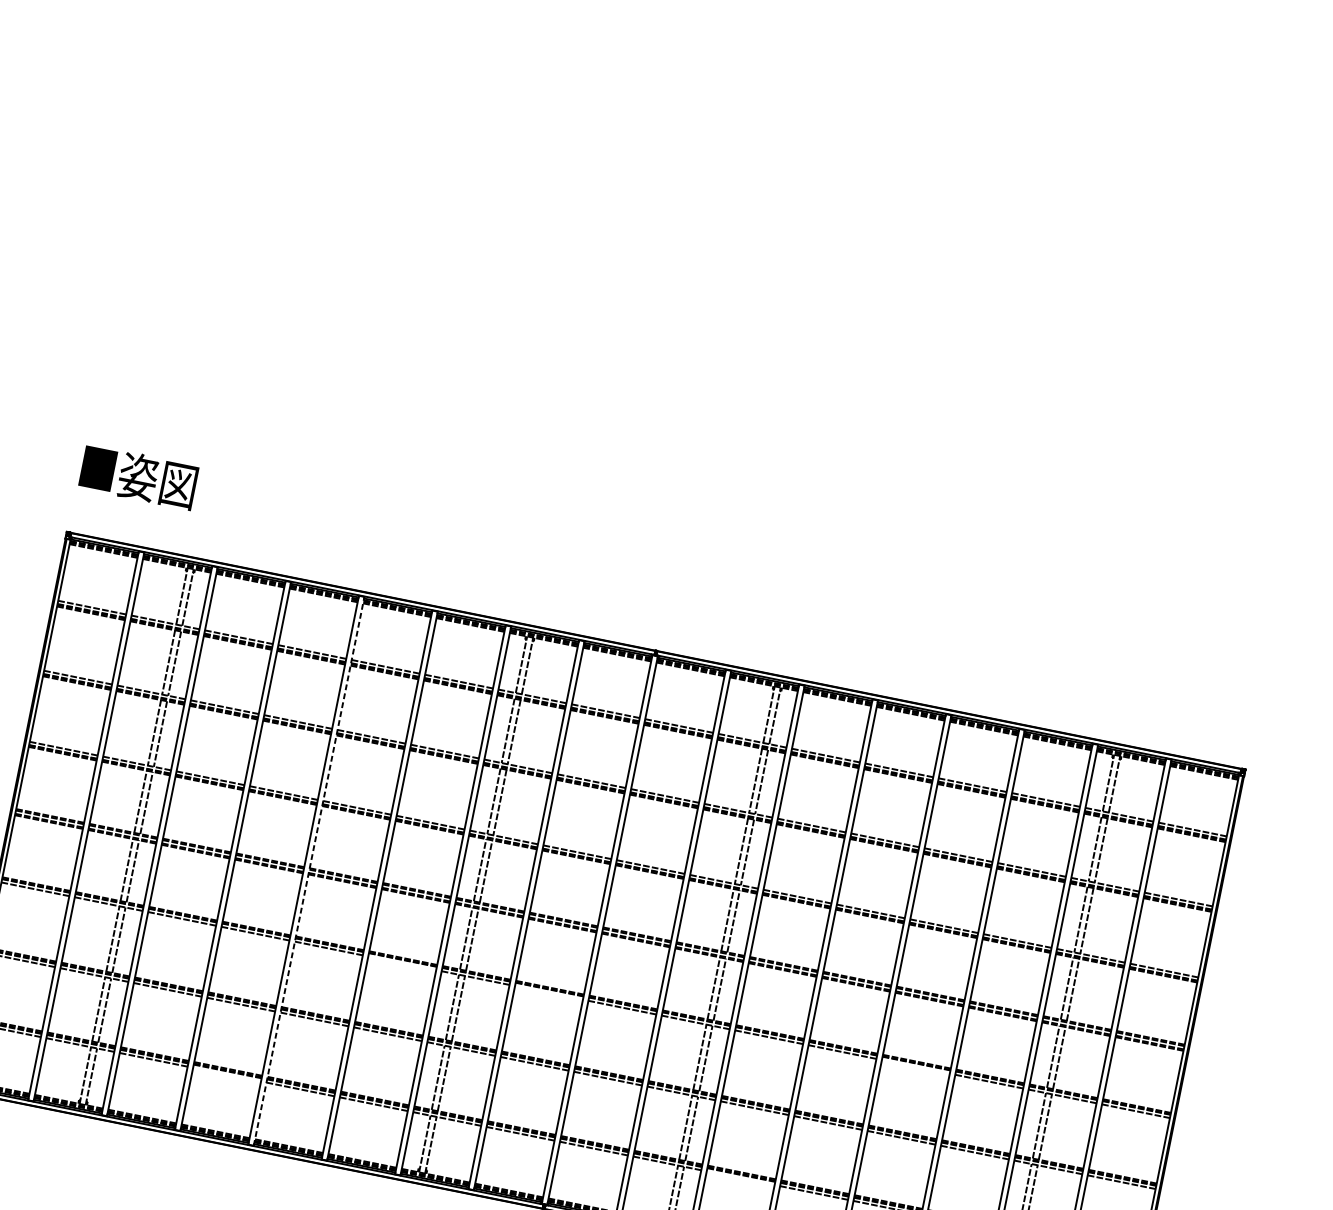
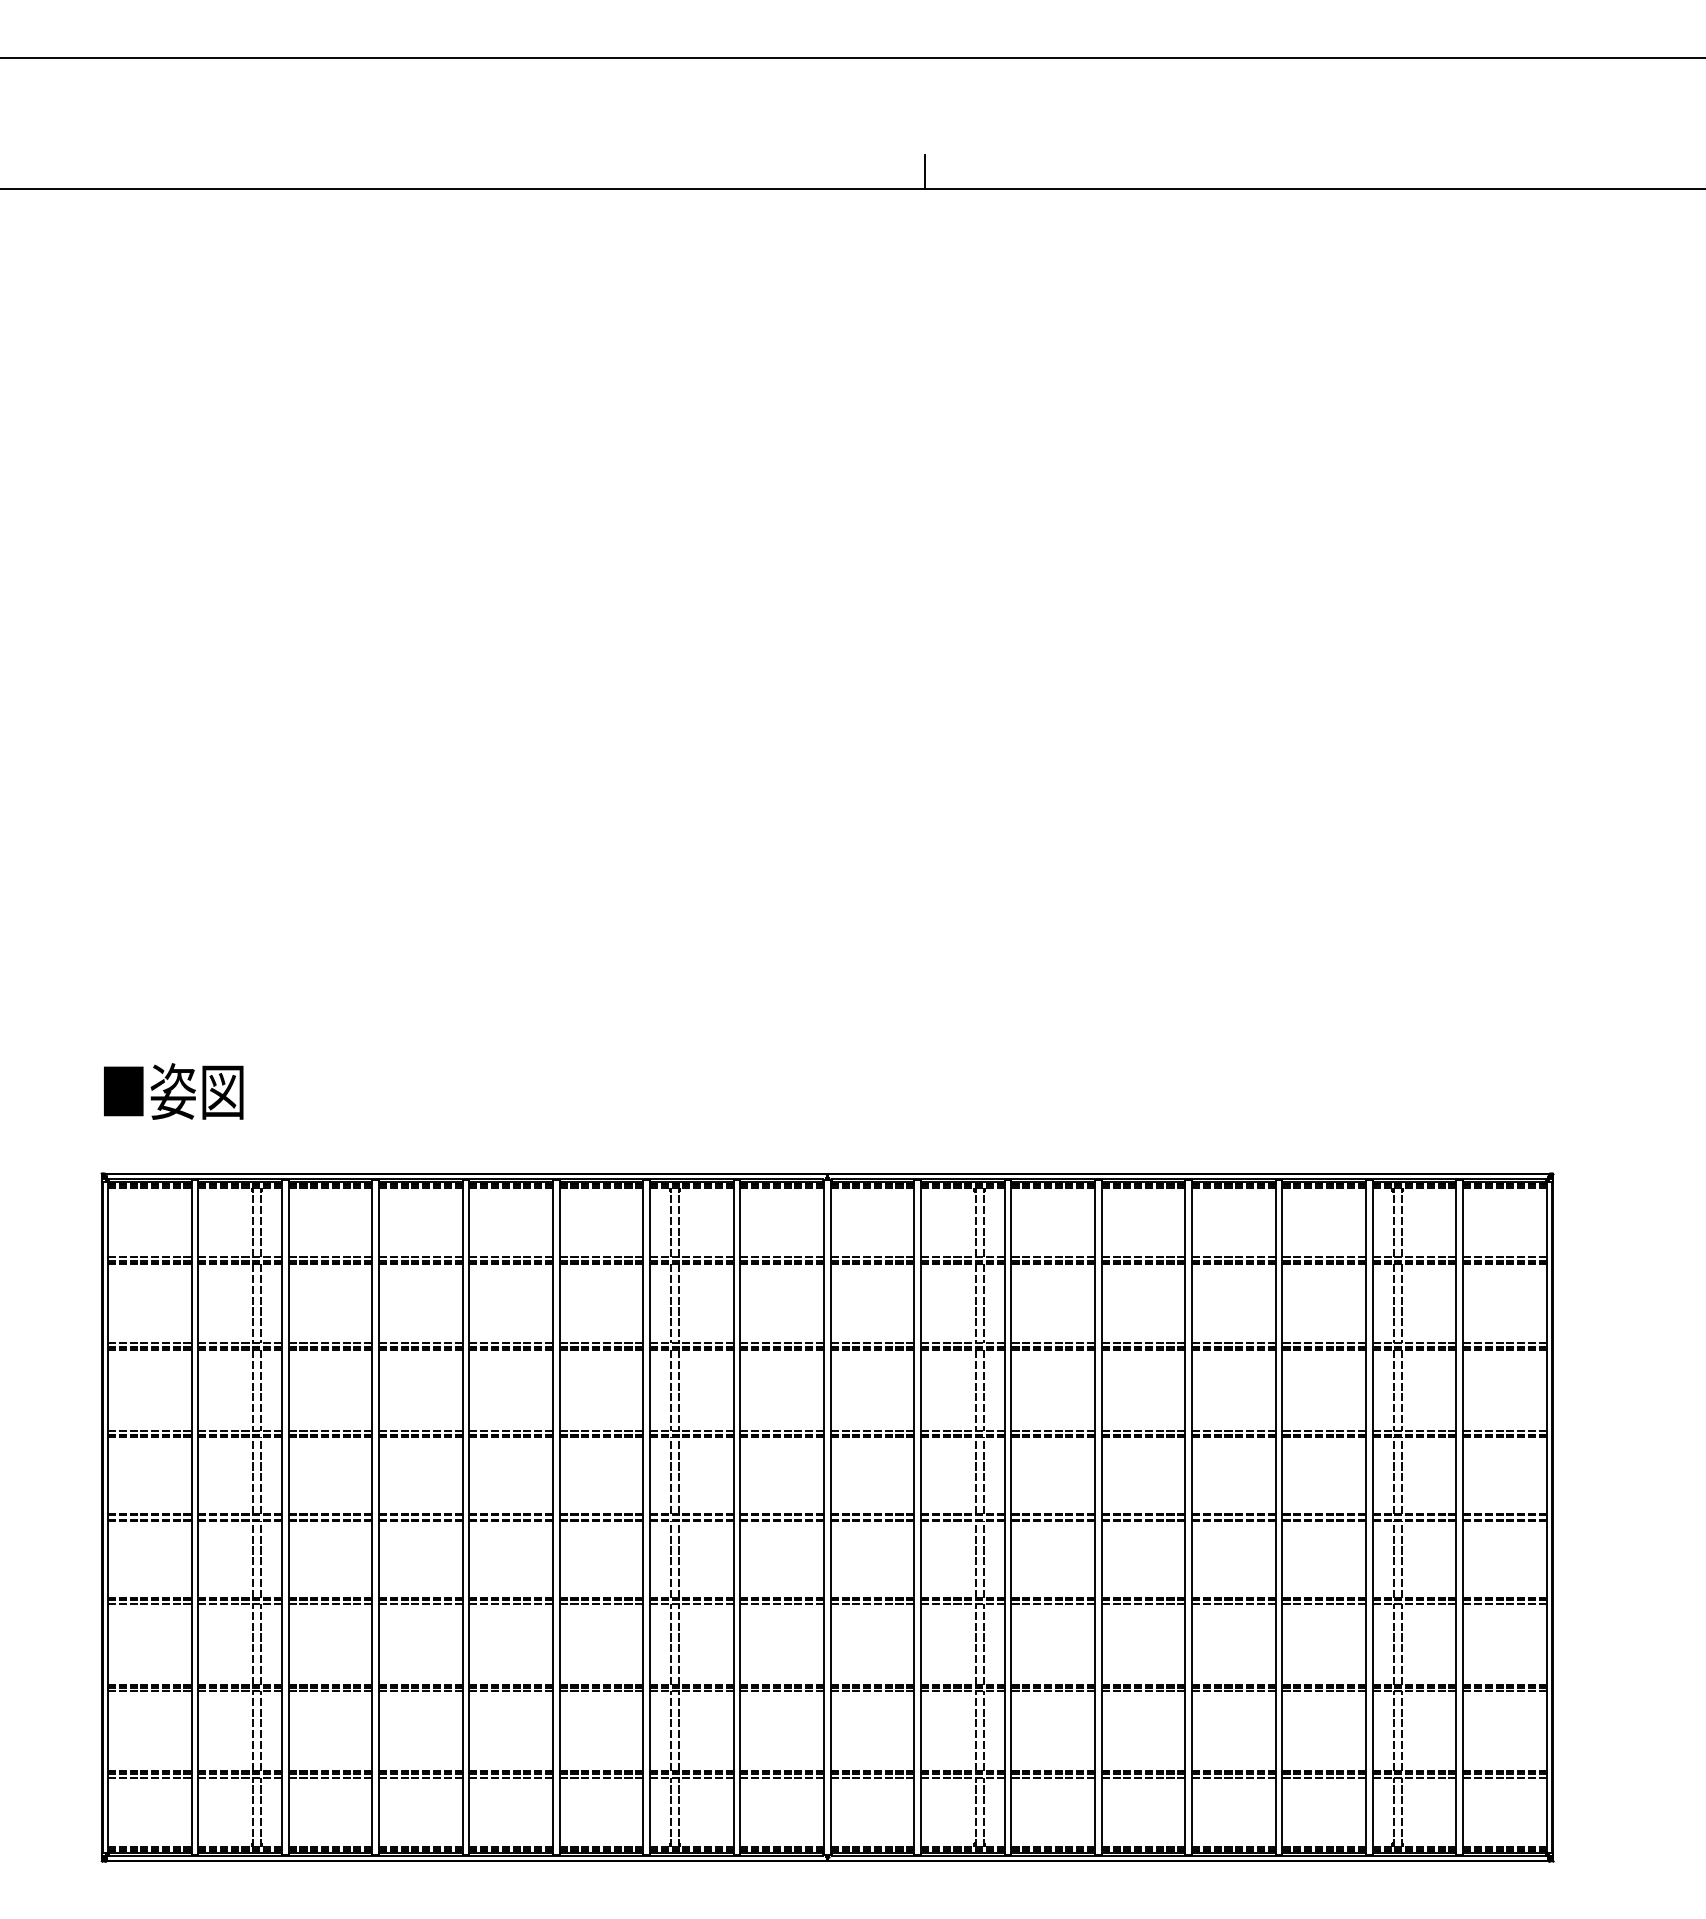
line: (309, 871) -> (469, 1517), dashed -> solid
line: (402, 963) -> (601, 1604), added
line: (548, 993) -> (781, 1604), added
line: (915, 1067) -> (1233, 1604), added
line: (226, 1074) -> (420, 1777), added
line: (740, 1178) -> (1053, 1777), added

